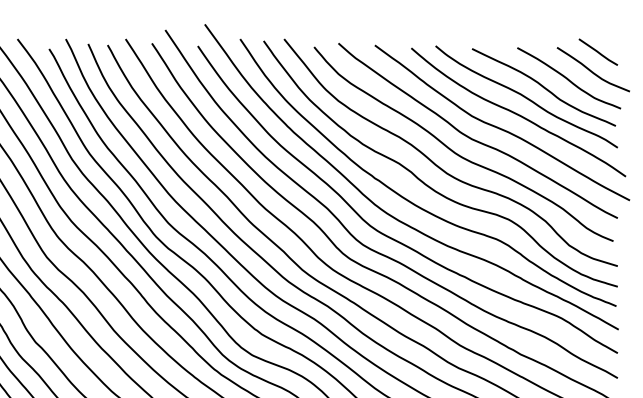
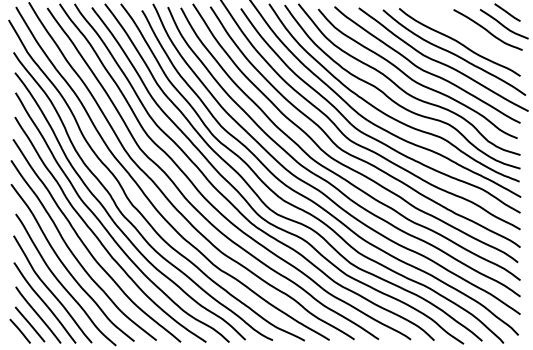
curve: (544, 86) -> (471, 35), removed

